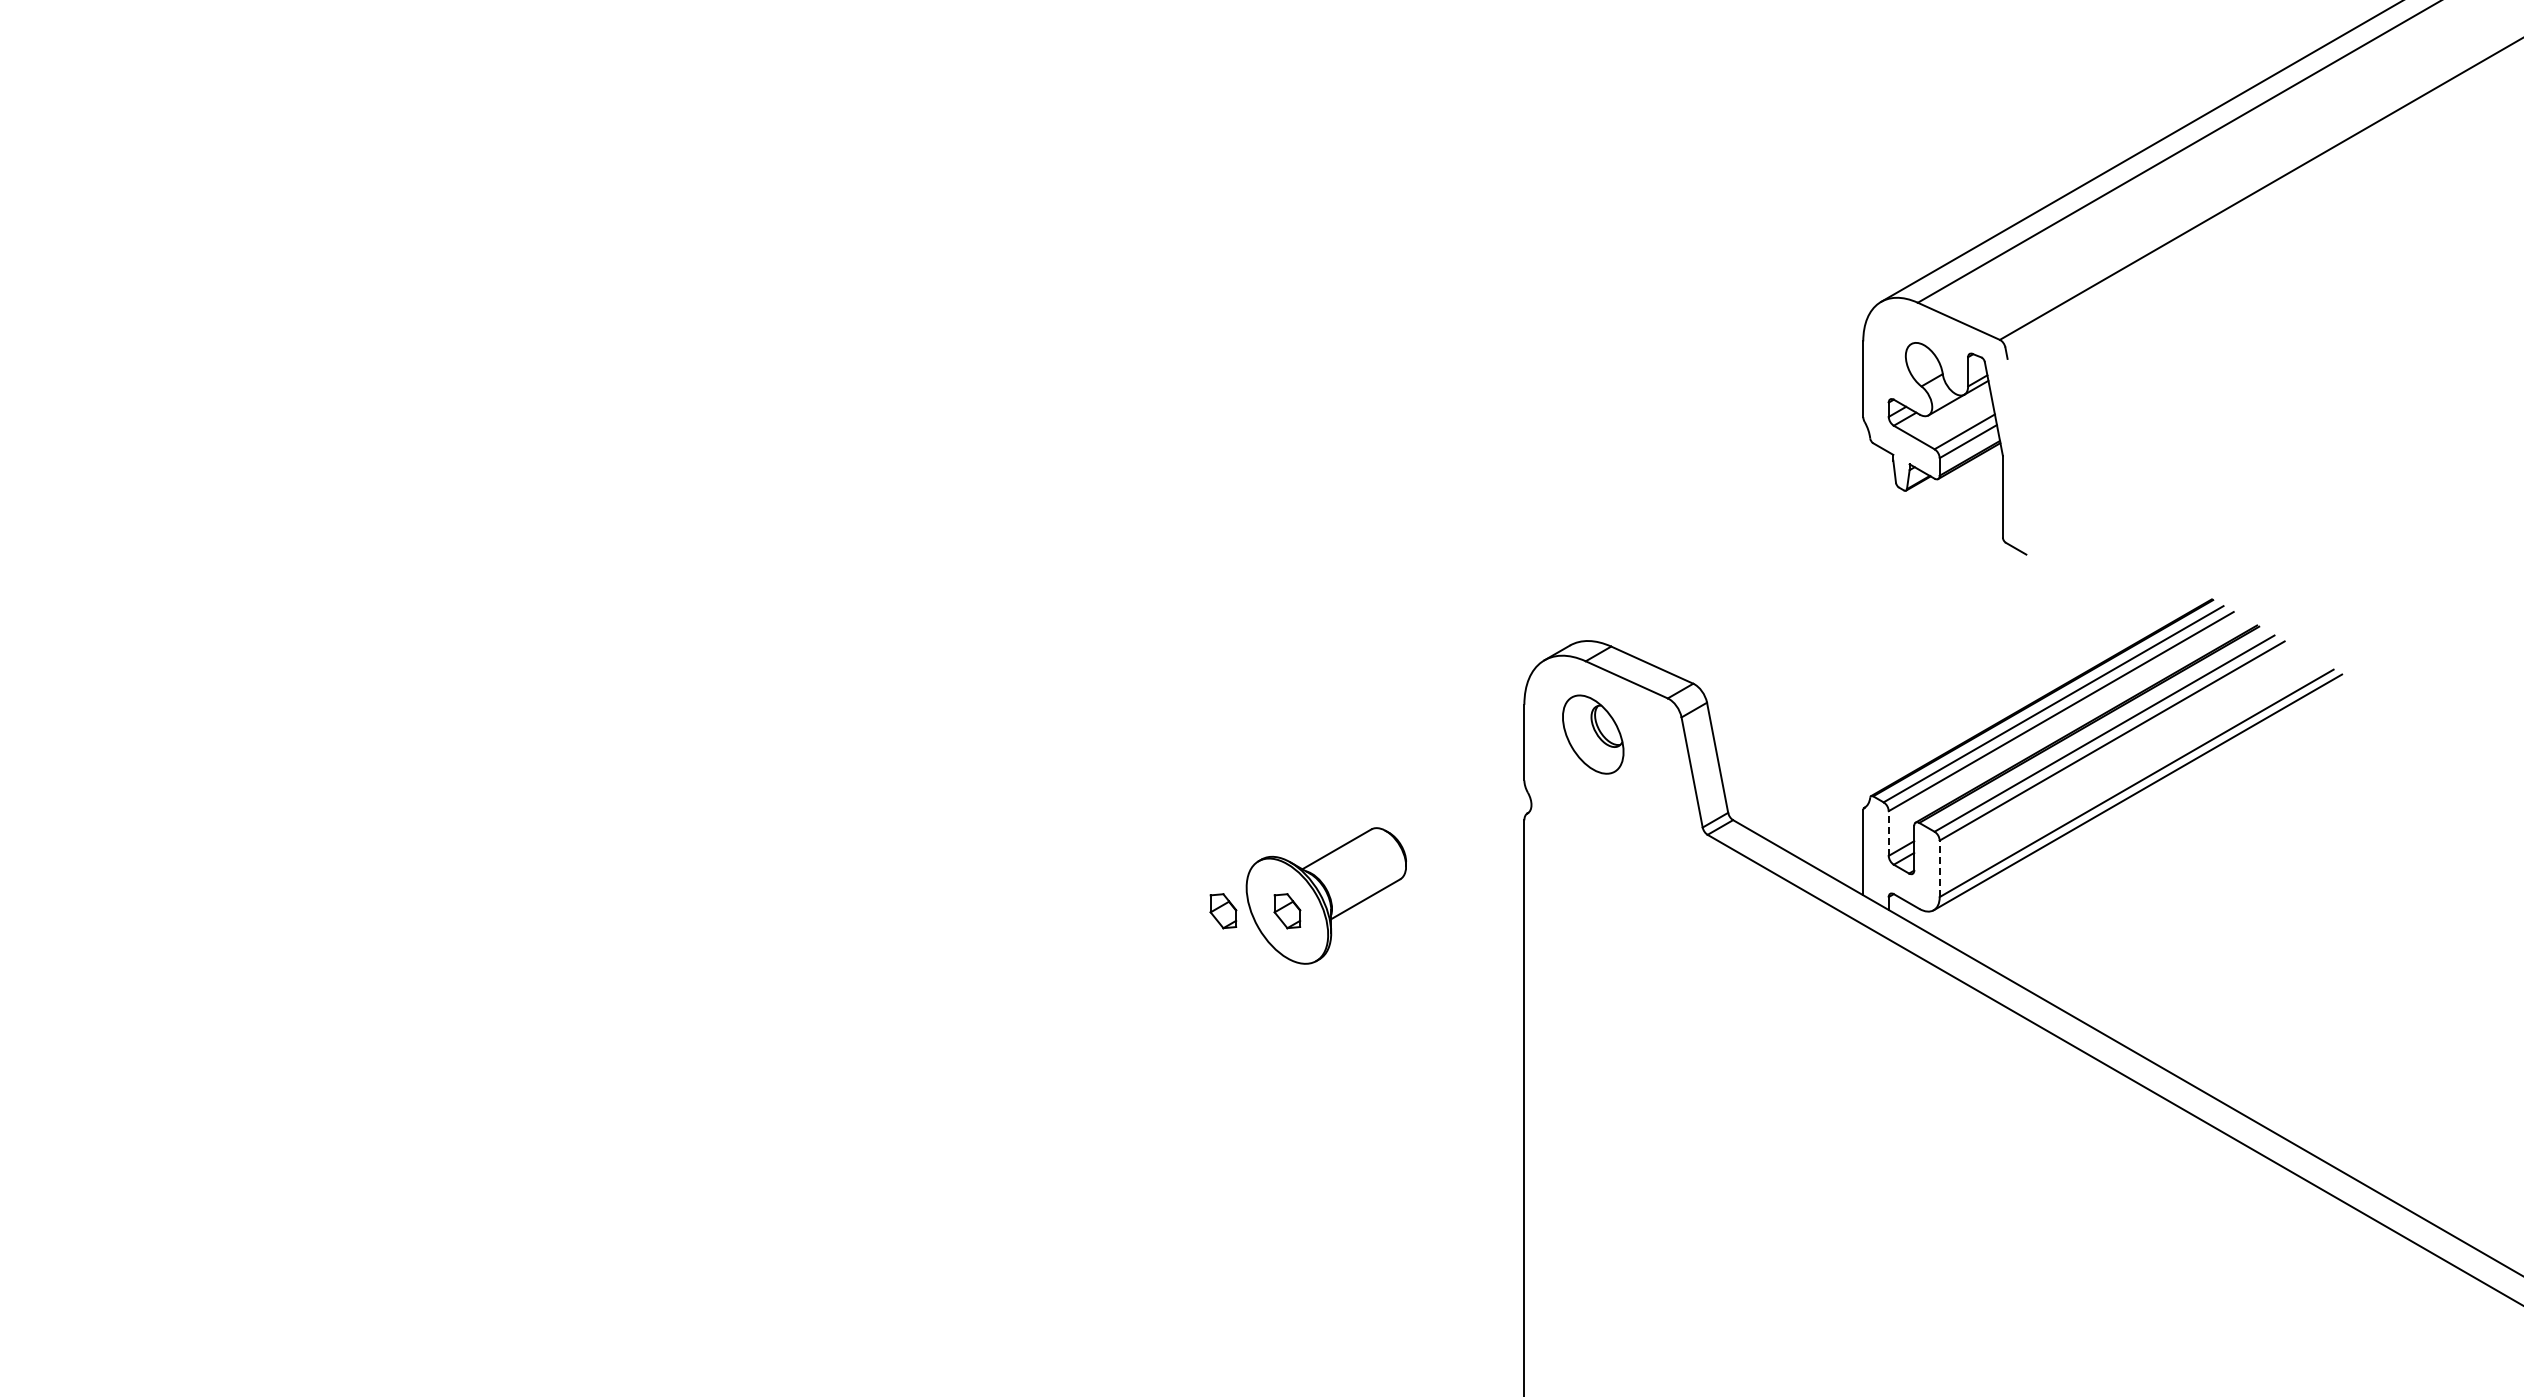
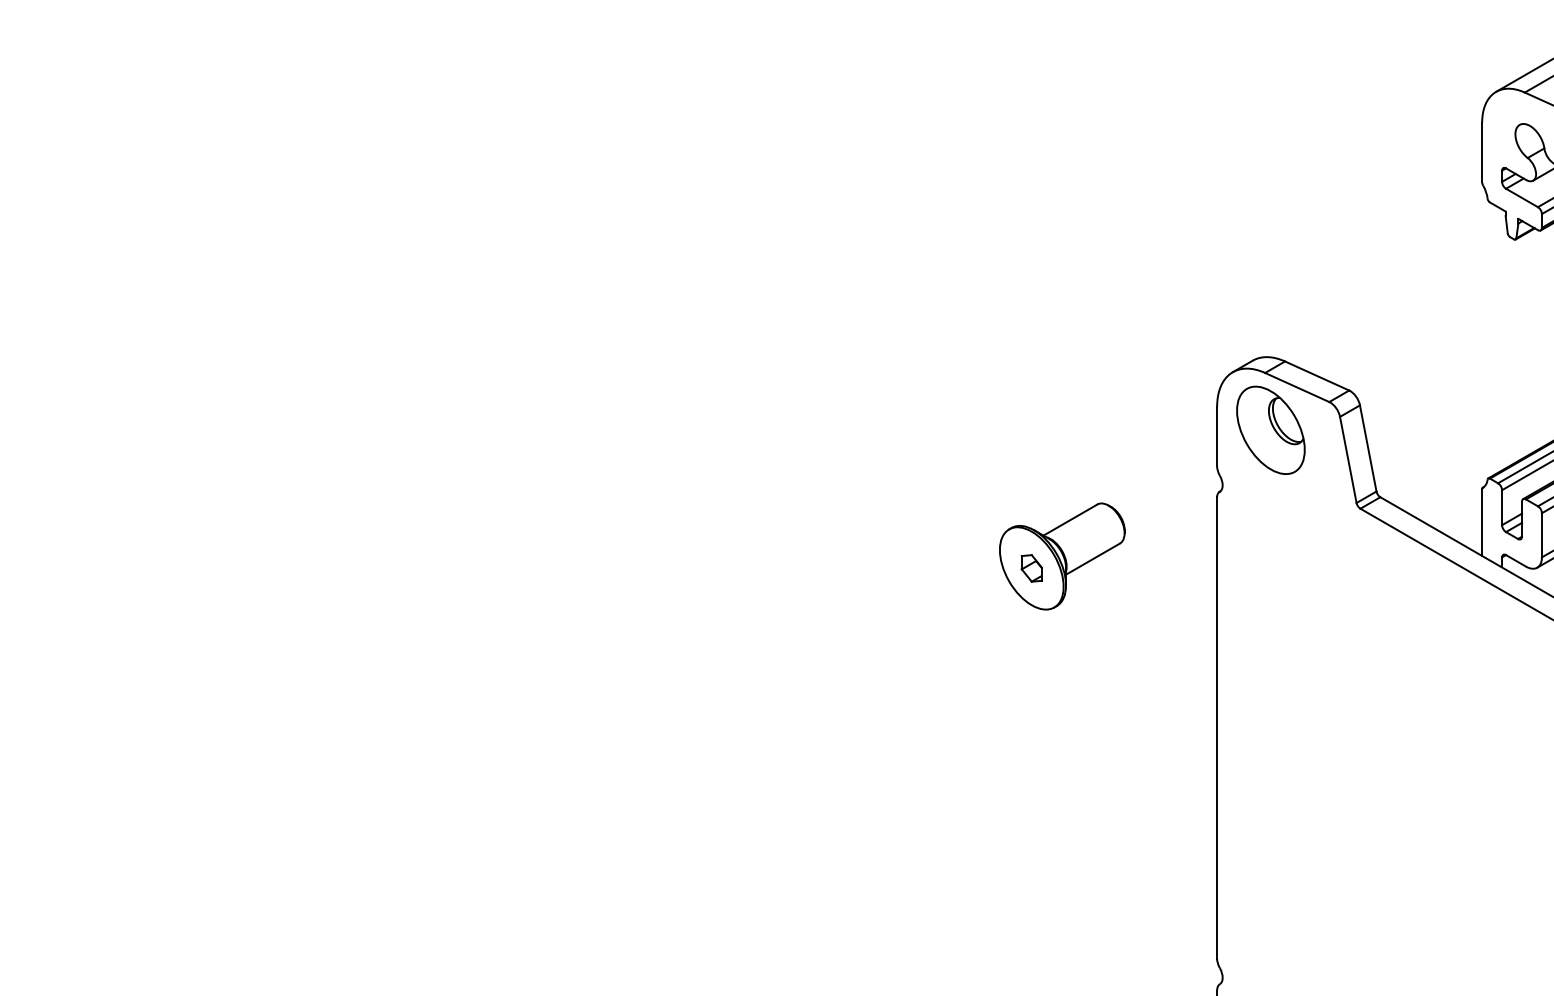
part: (1593, 734) -> (1271, 430), size x1.43
line: (1888, 833) -> (1501, 507), dashed -> solid
line: (1939, 868) -> (1541, 535), dashed -> solid
part: (1223, 911) -> (981, 568), removed

